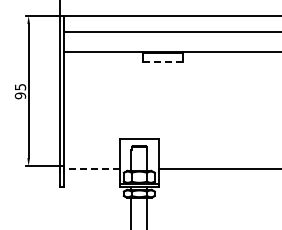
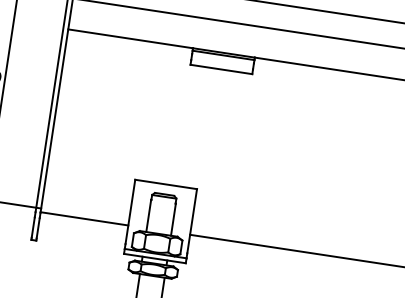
line: (163, 62) -> (221, 70), dashed -> solid
line: (91, 168) -> (84, 218), dashed -> solid

